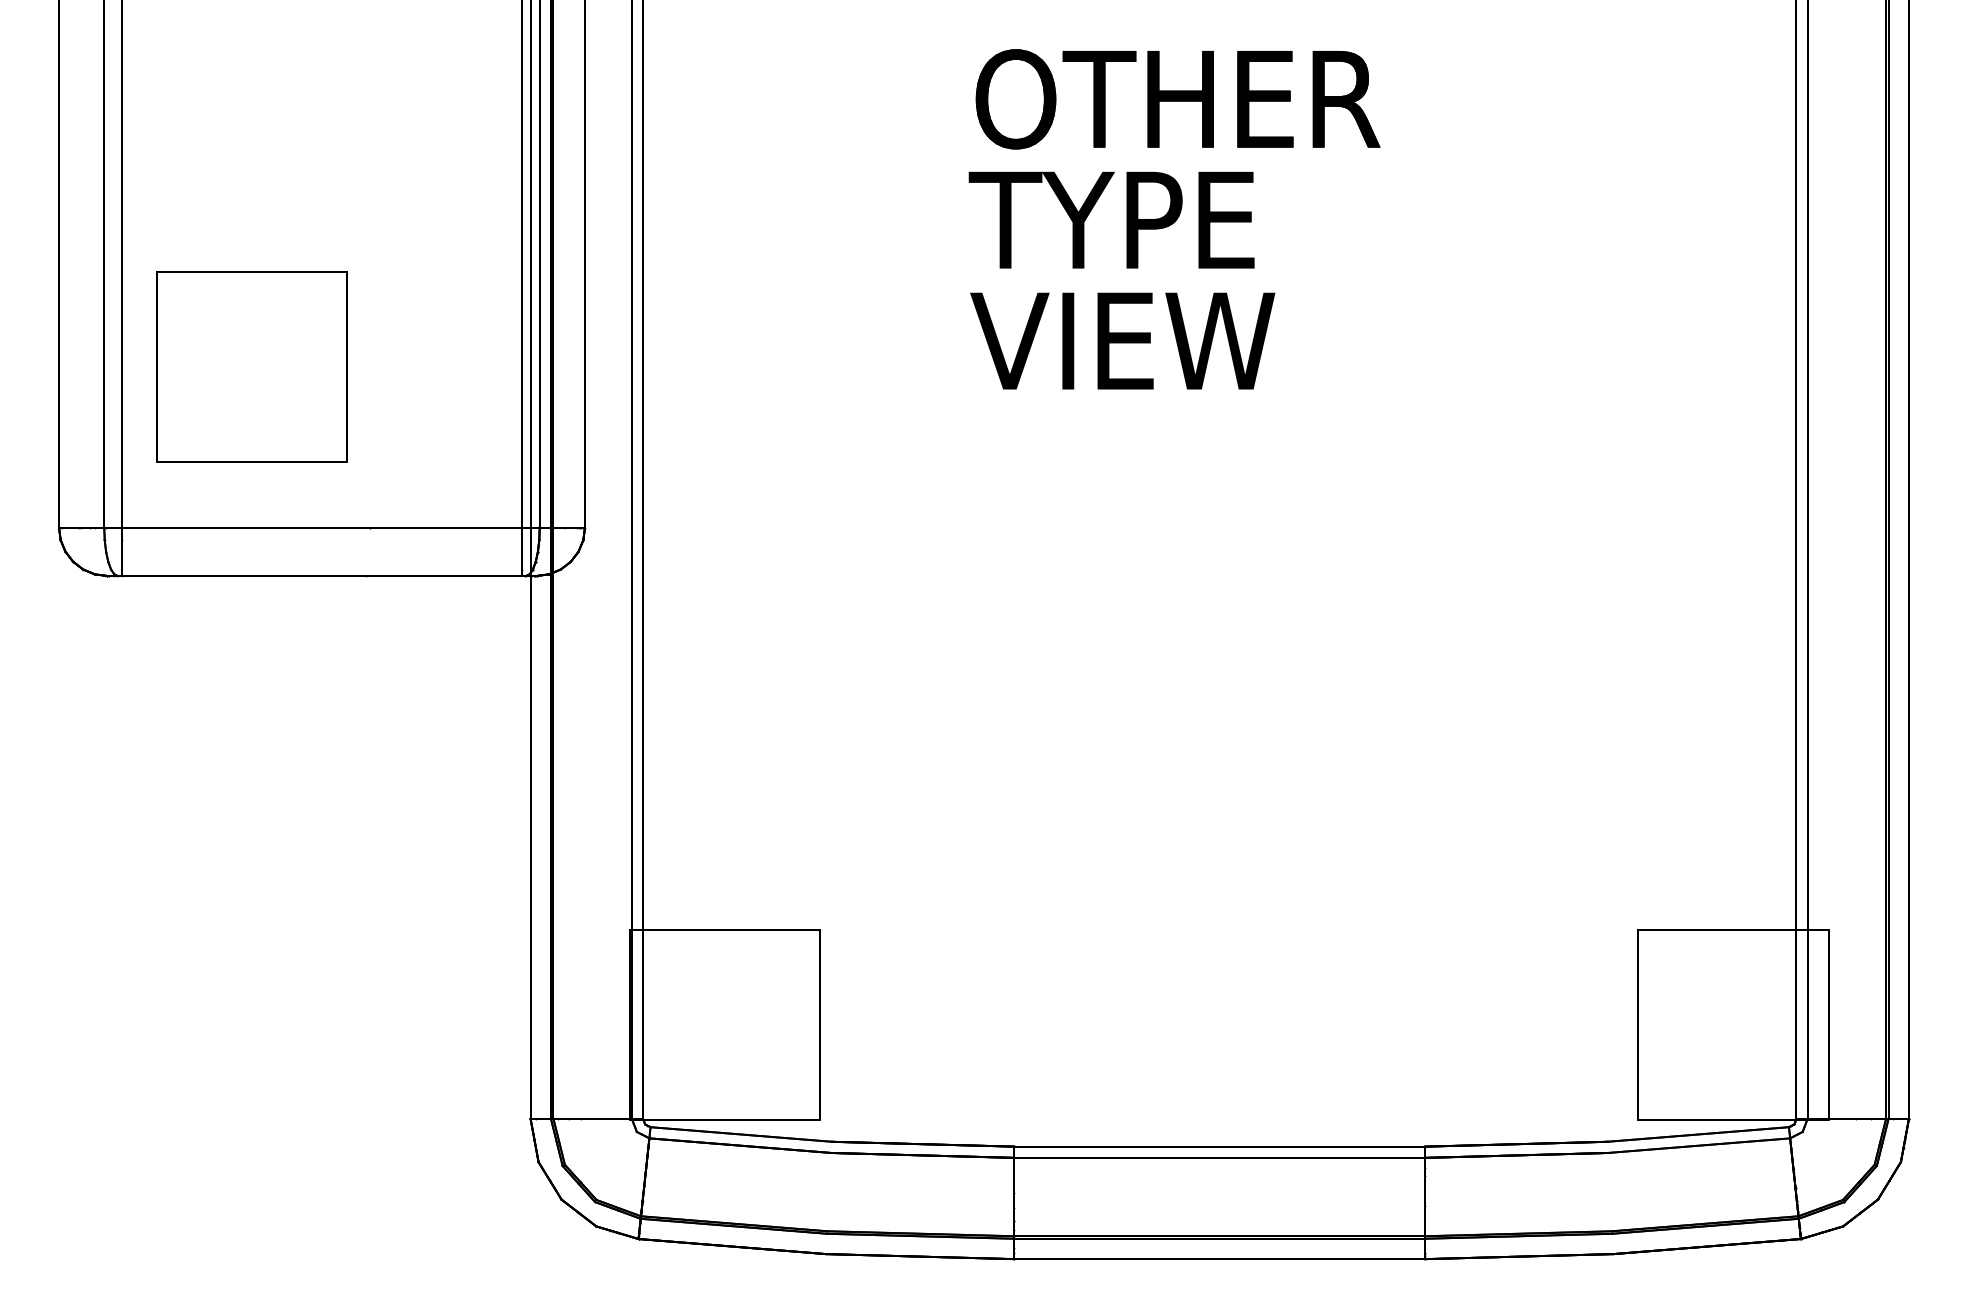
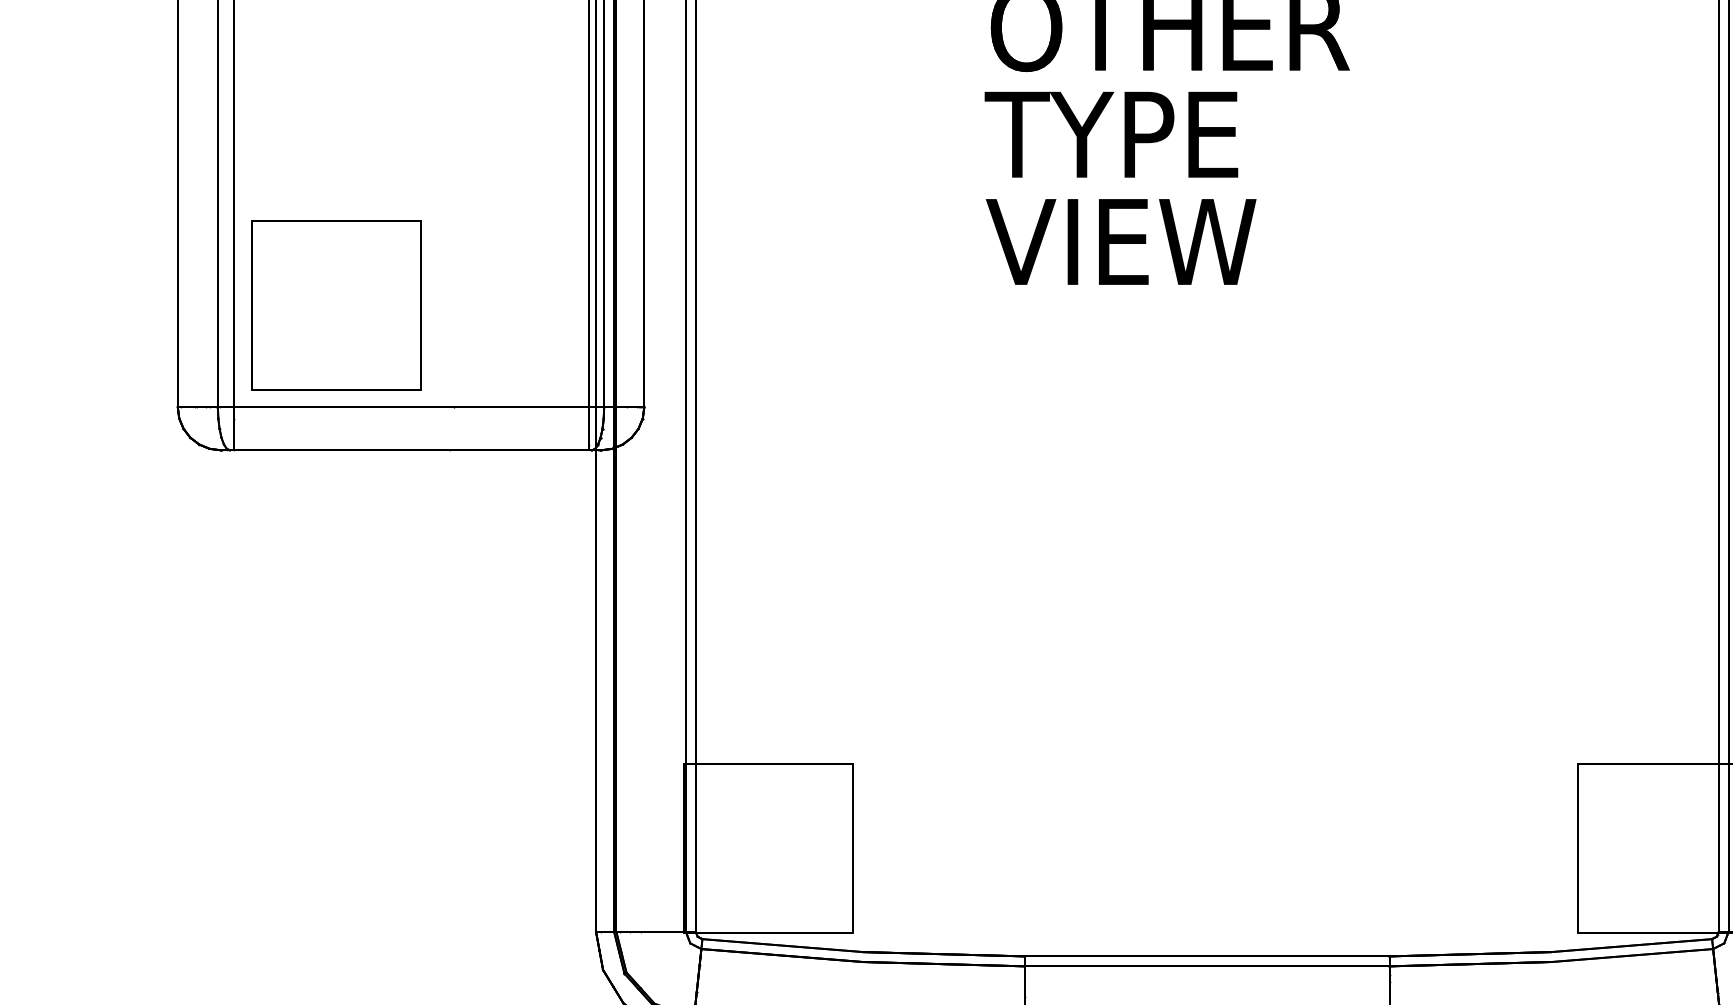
part: (251, 366) -> (336, 305), moved

